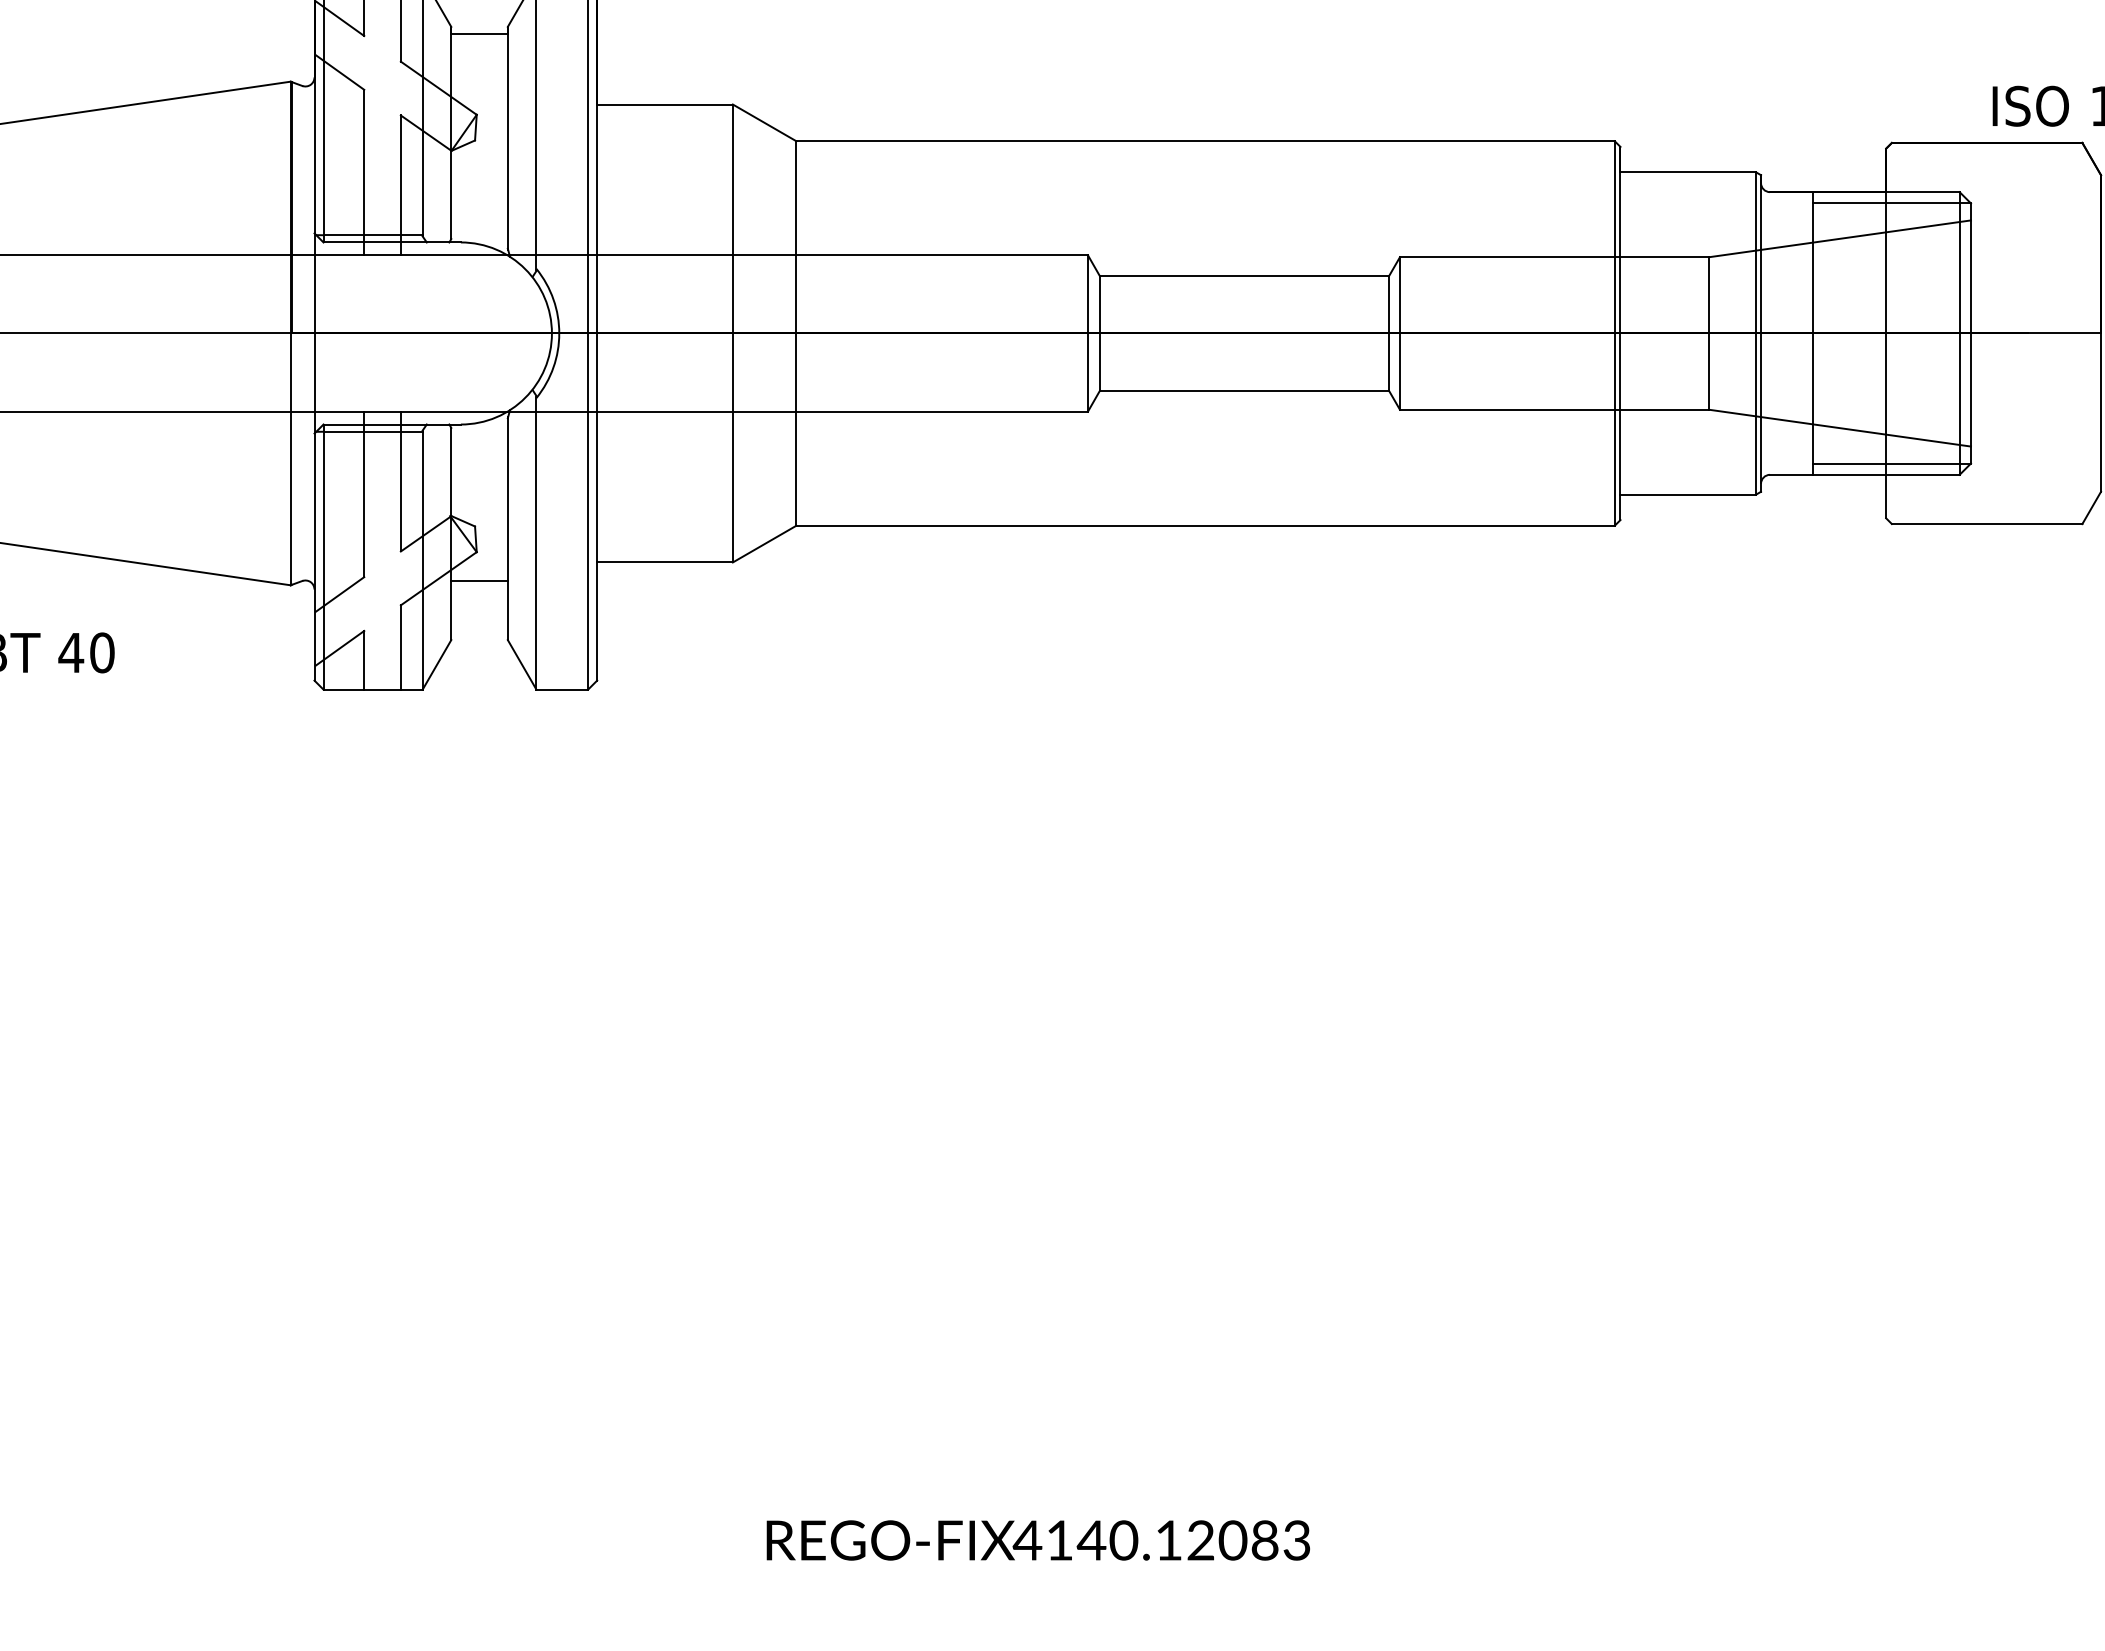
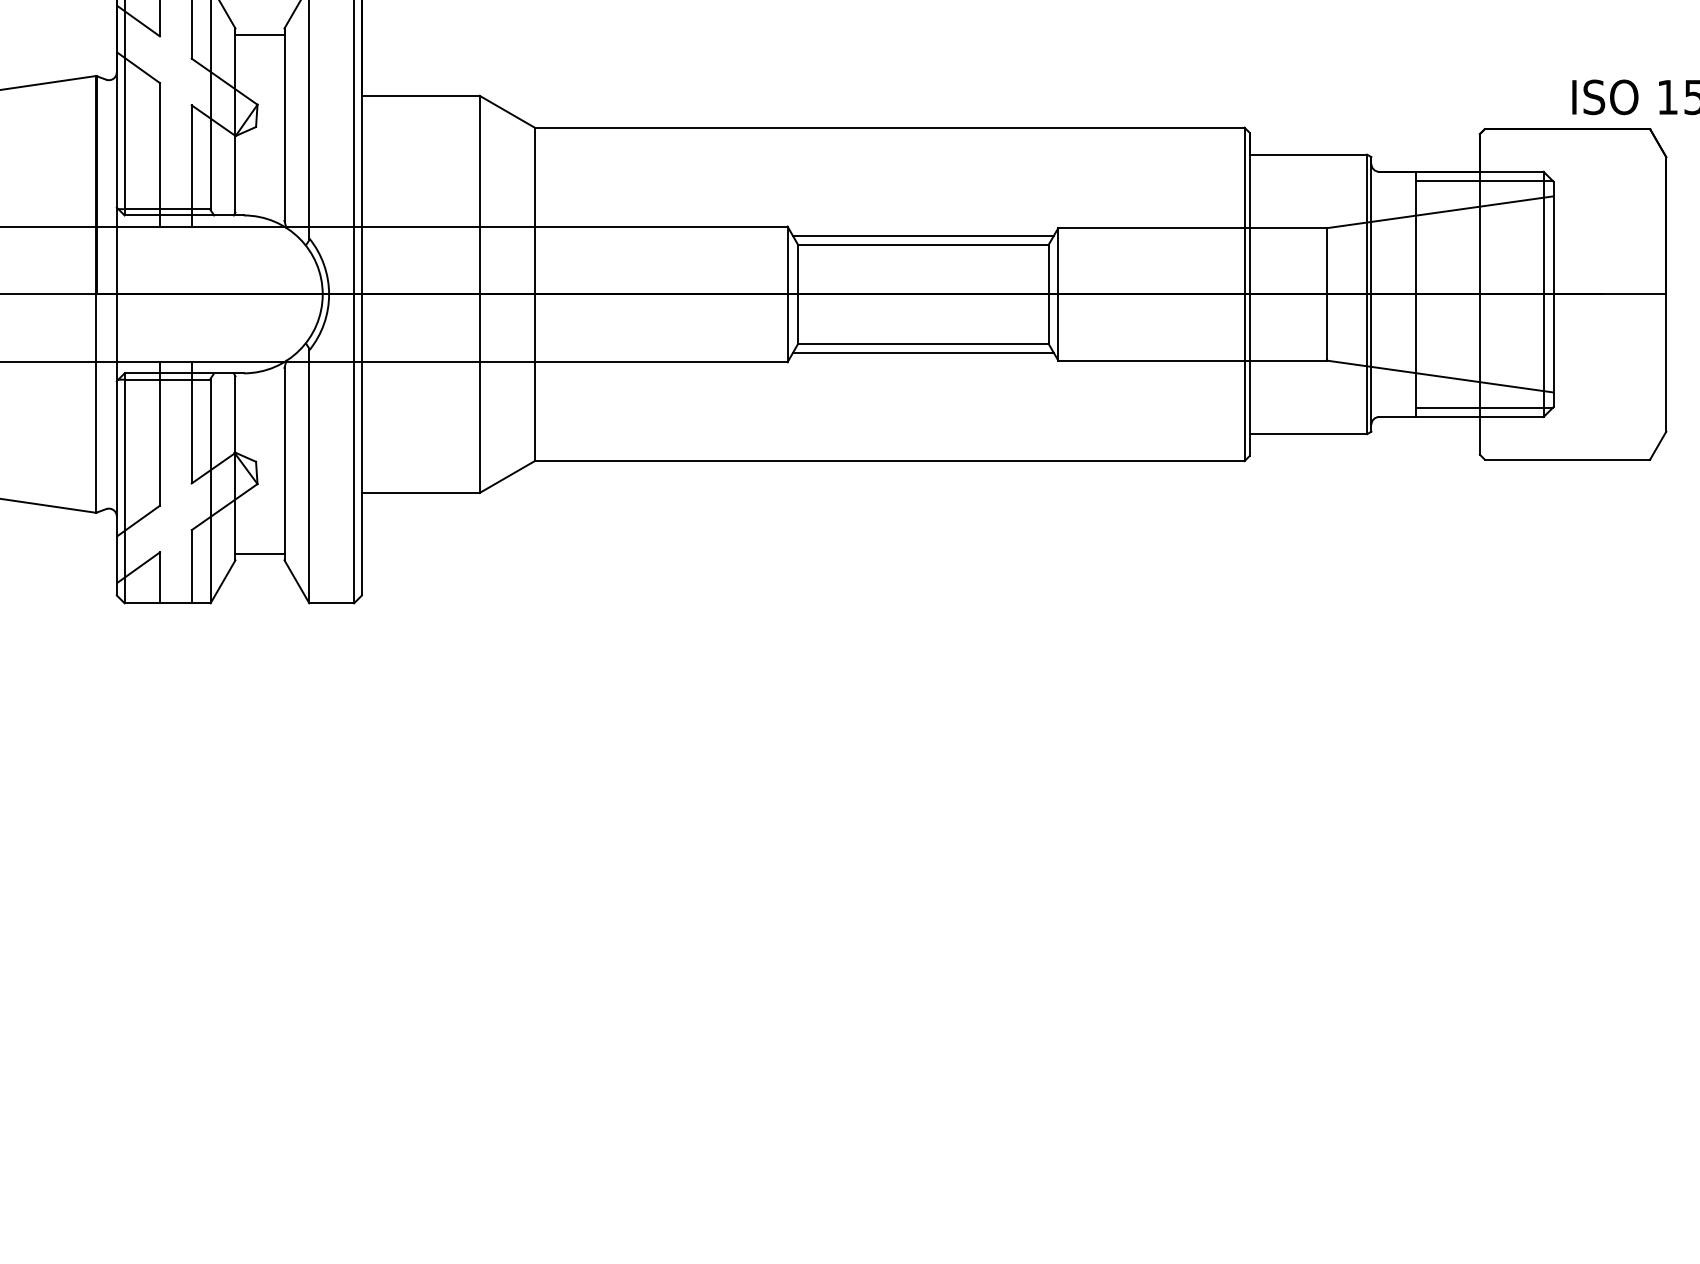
line: (1244, 265) -> (923, 235), added
line: (1244, 401) -> (923, 353), added
line: (479, 581) -> (259, 554), moved

